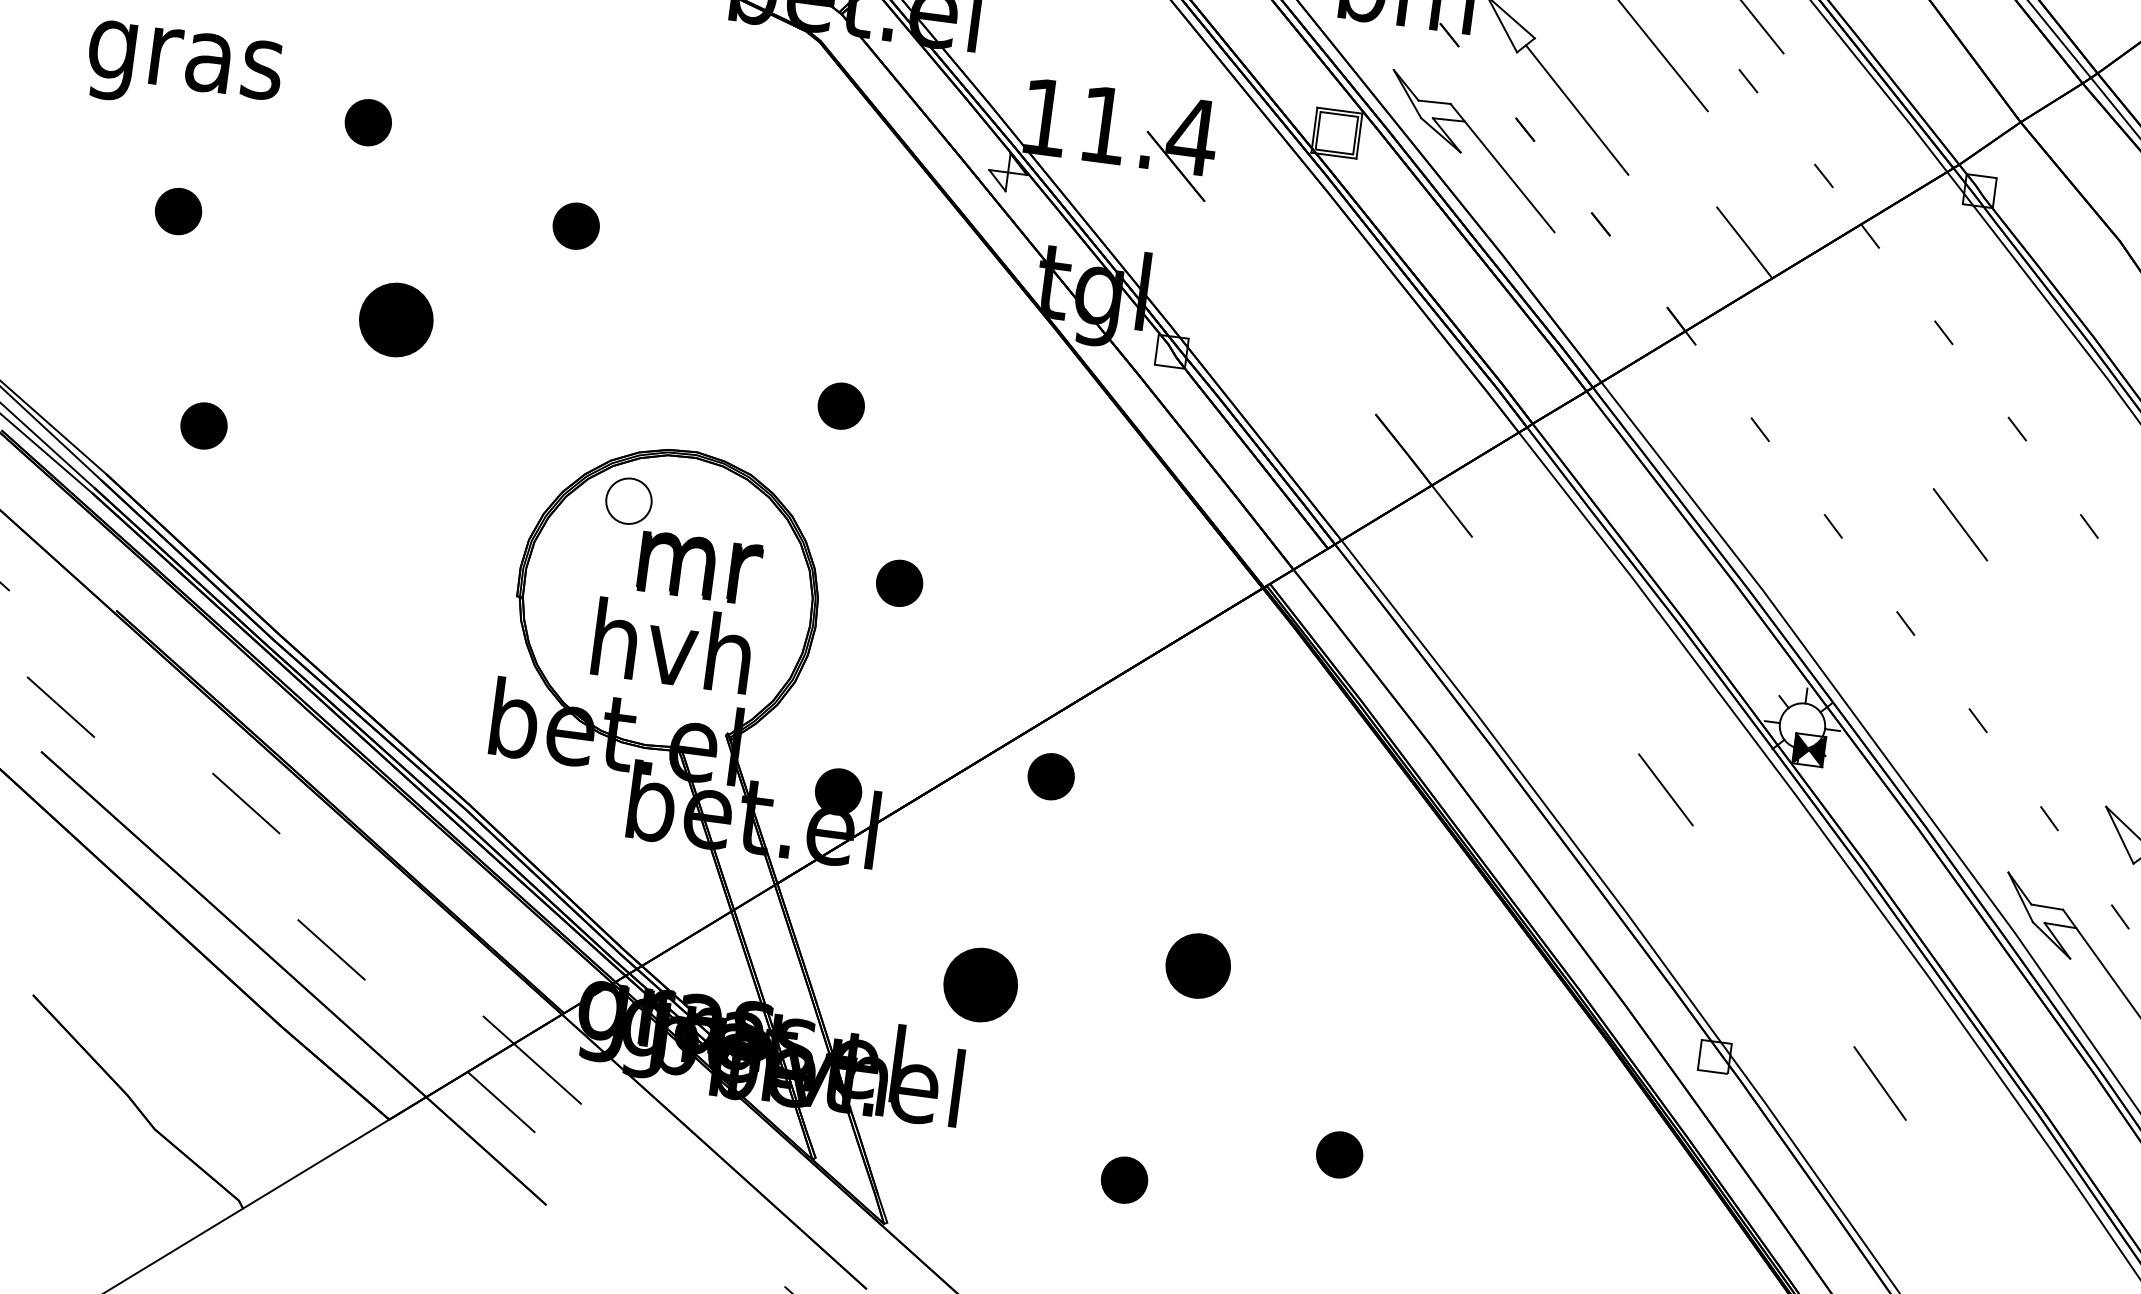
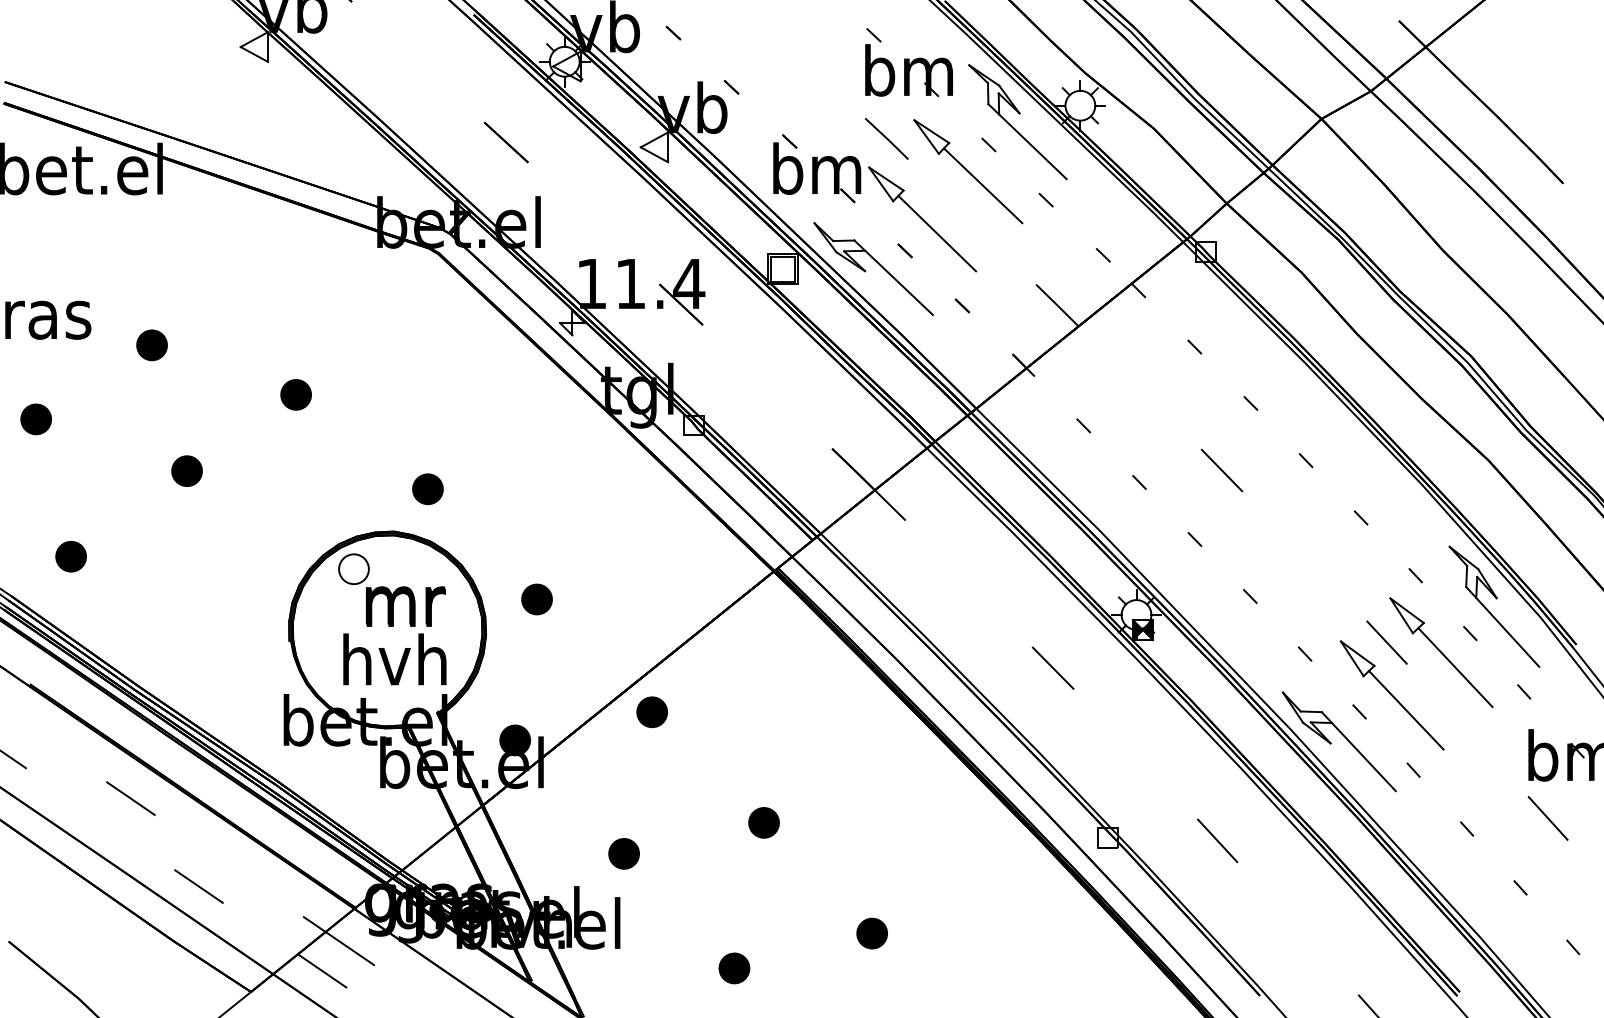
part: (395, 318) -> (186, 470), size x0.62
part: (840, 404) -> (427, 488), moved
part: (1197, 965) -> (763, 822), size x0.71
part: (979, 984) -> (623, 853), size x0.62

